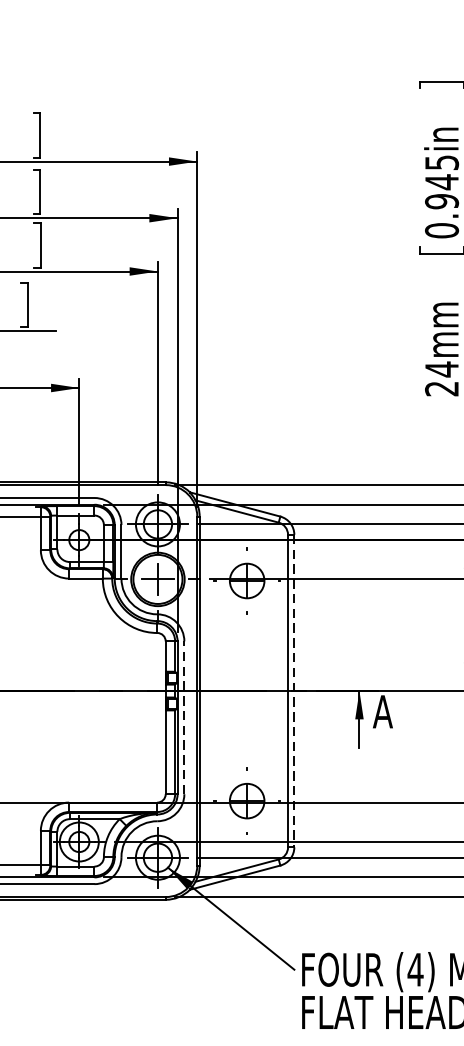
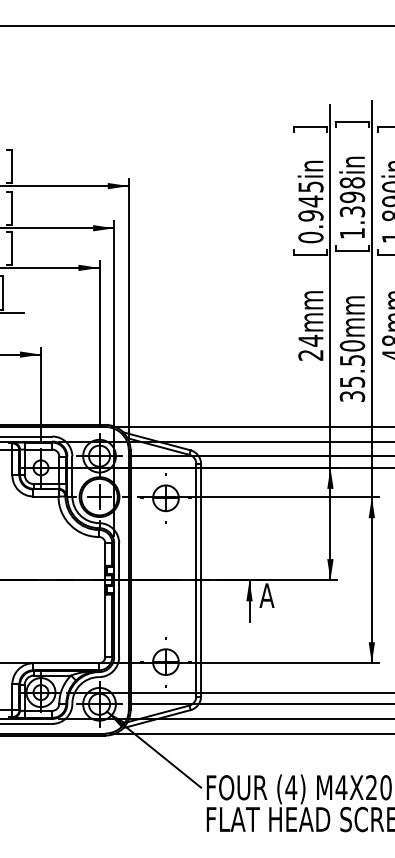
line: (294, 691) -> (201, 580), dashed -> solid
line: (184, 718) -> (119, 600), dashed -> solid

